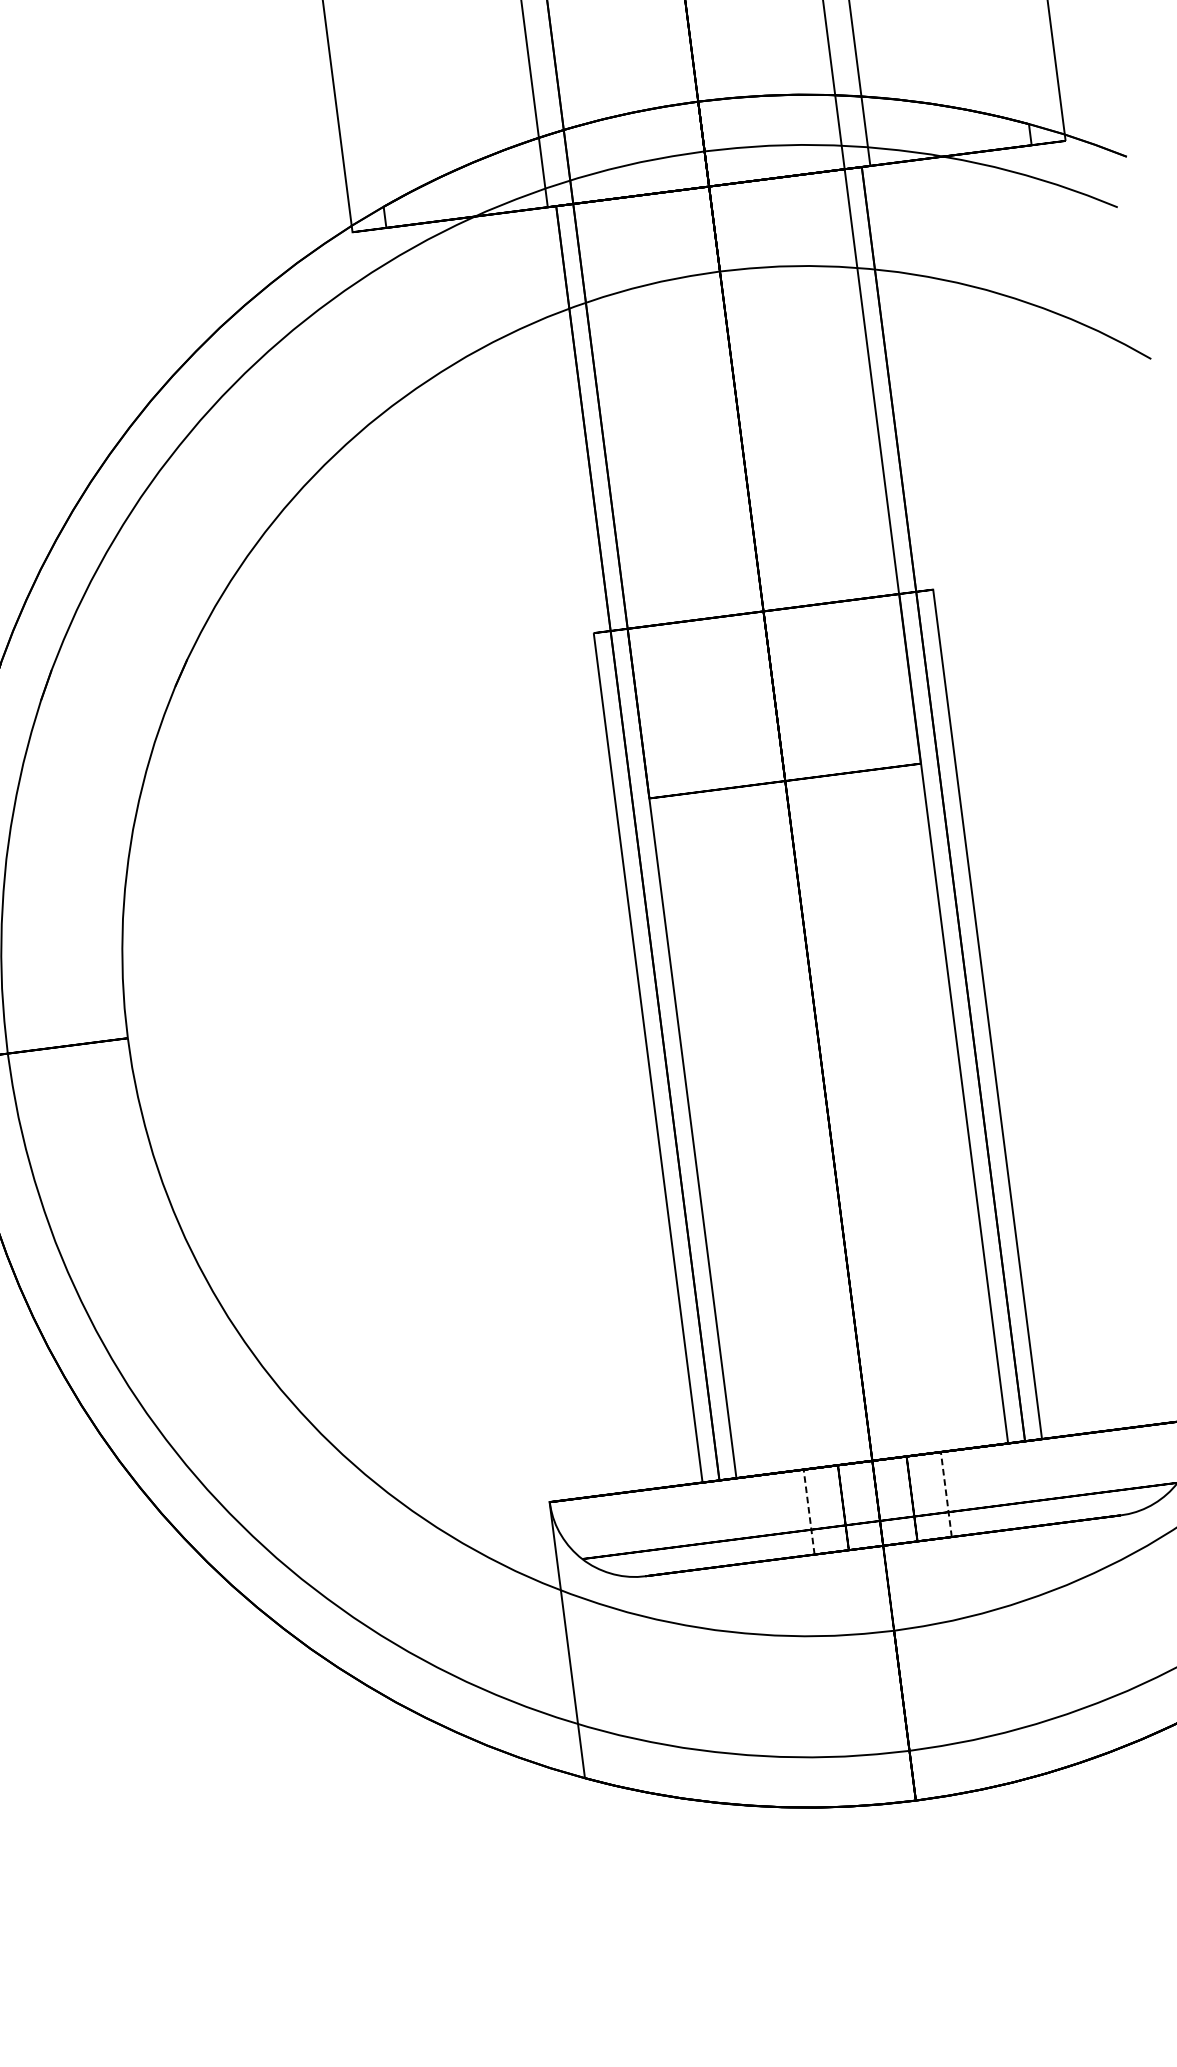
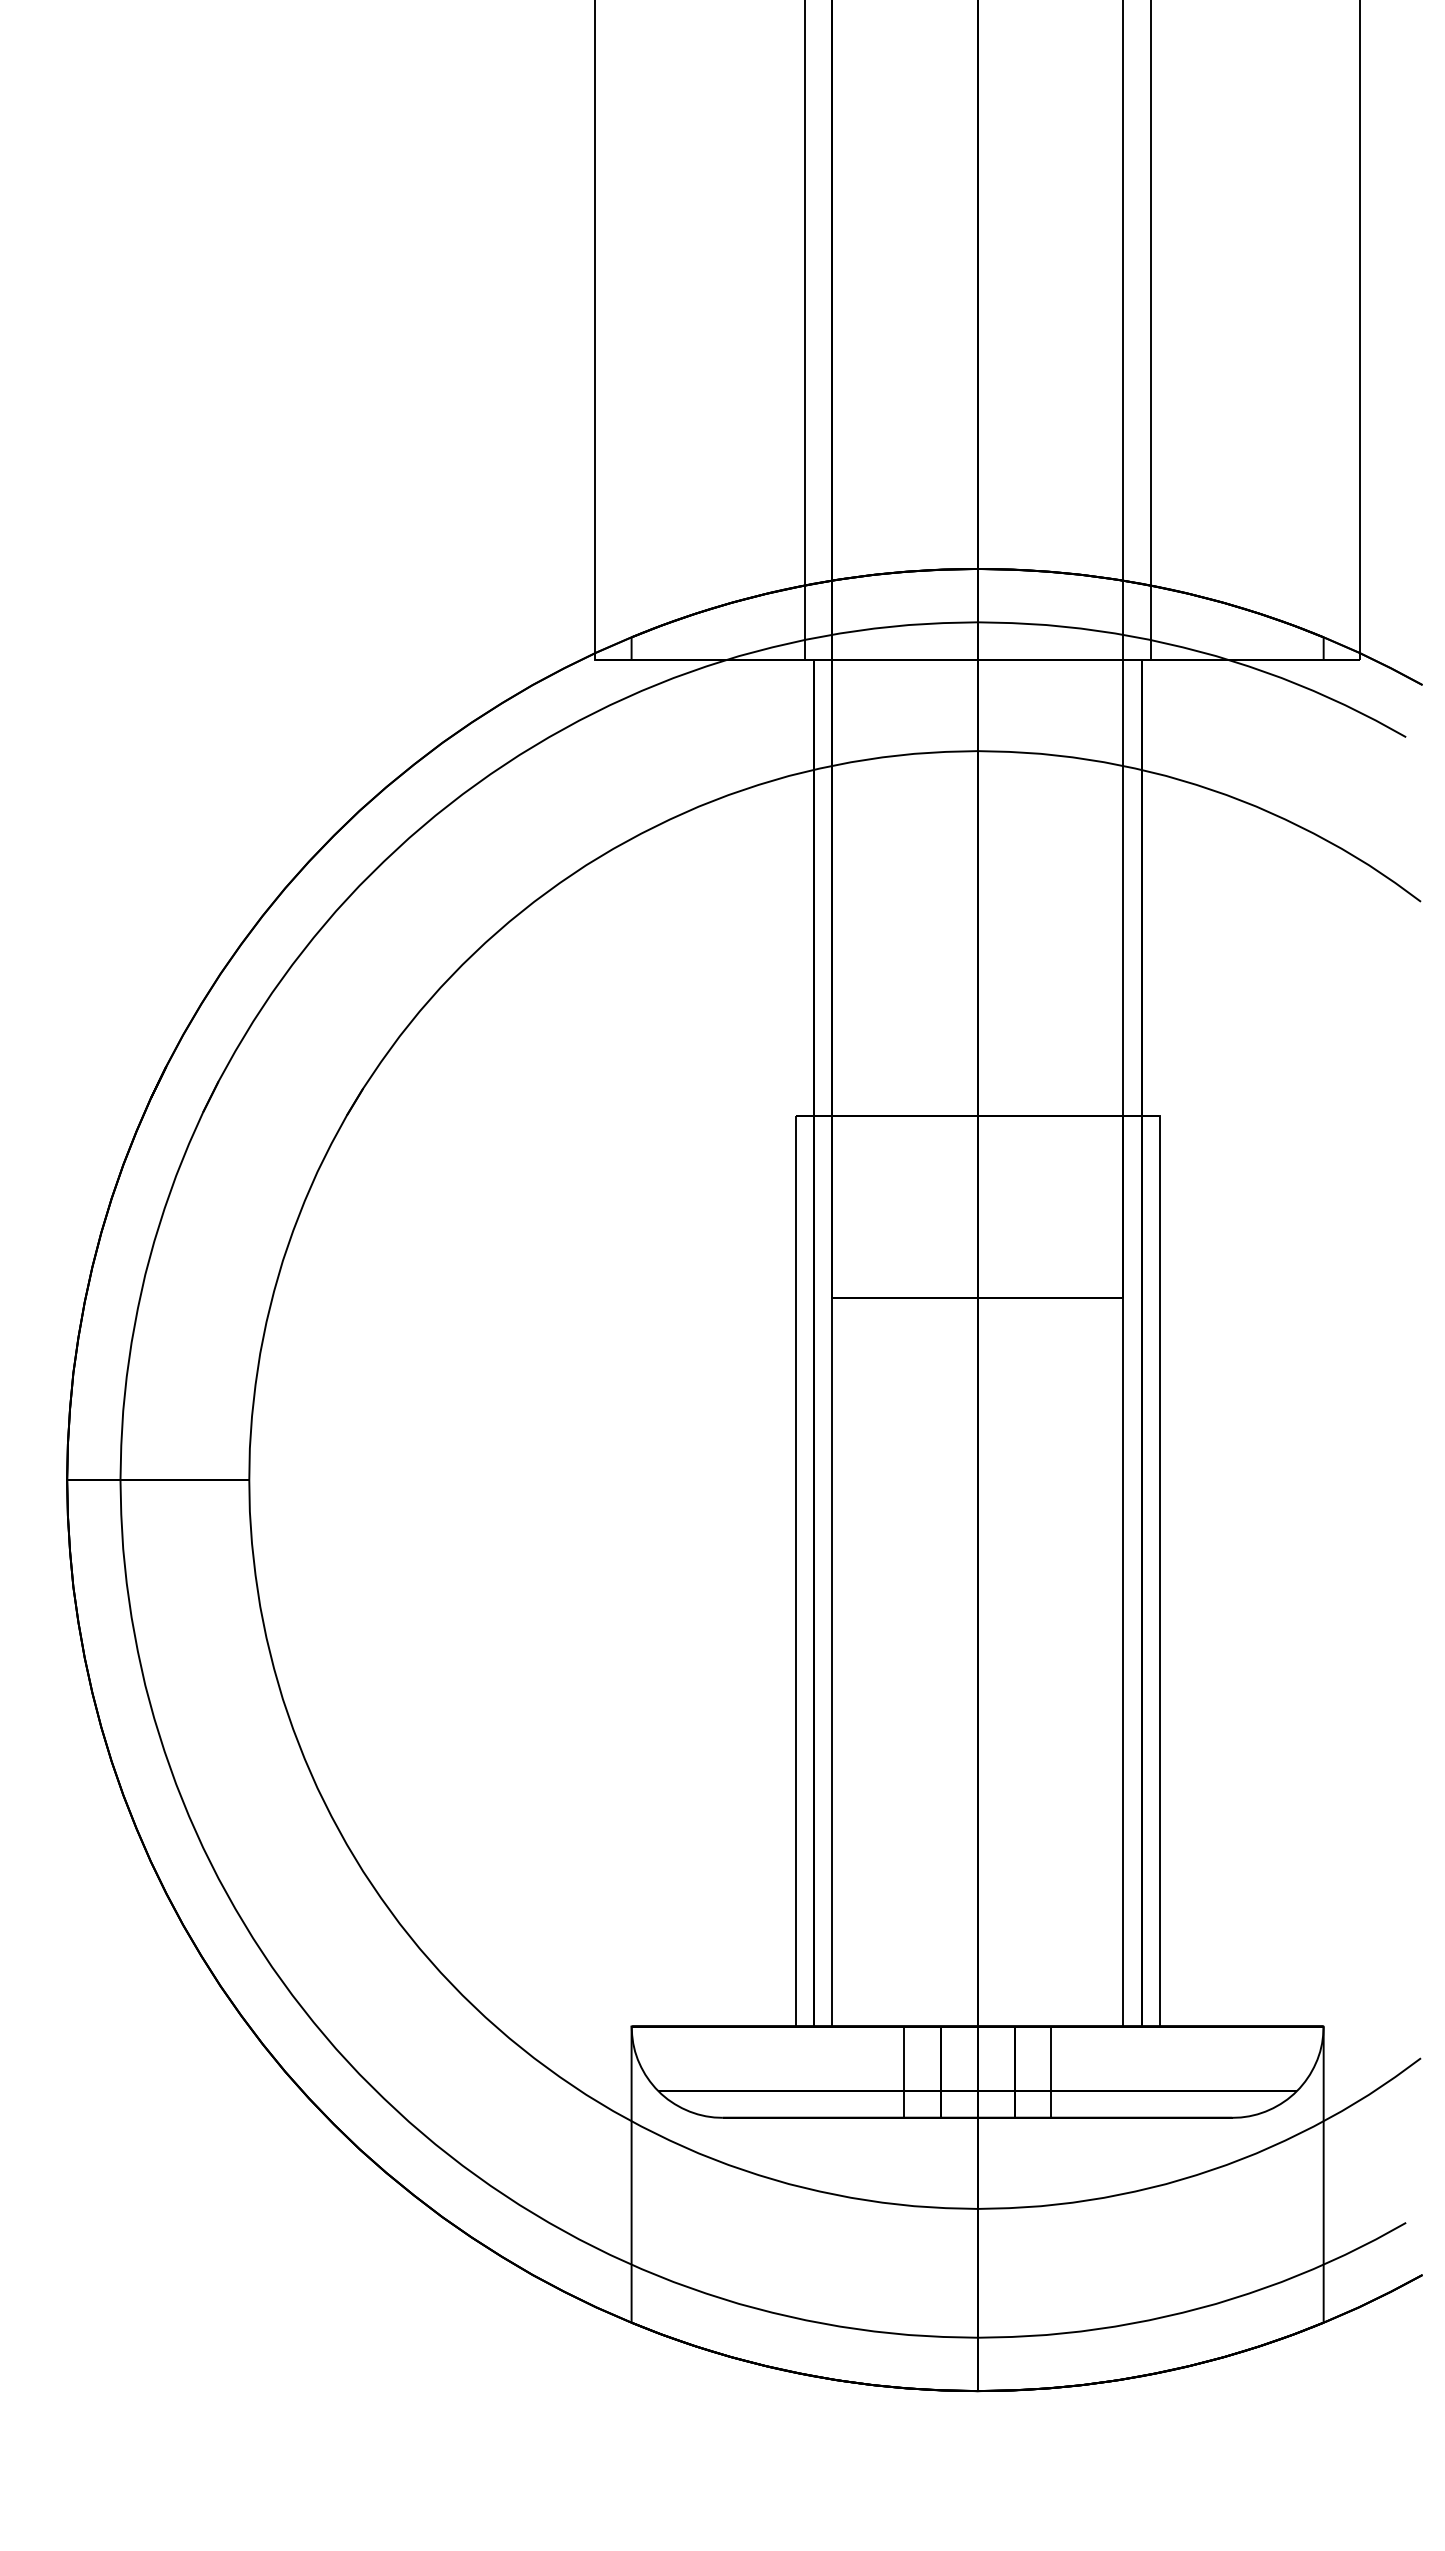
line: (946, 1494) -> (1051, 2072), dashed -> solid
line: (809, 1512) -> (904, 2072), dashed -> solid

